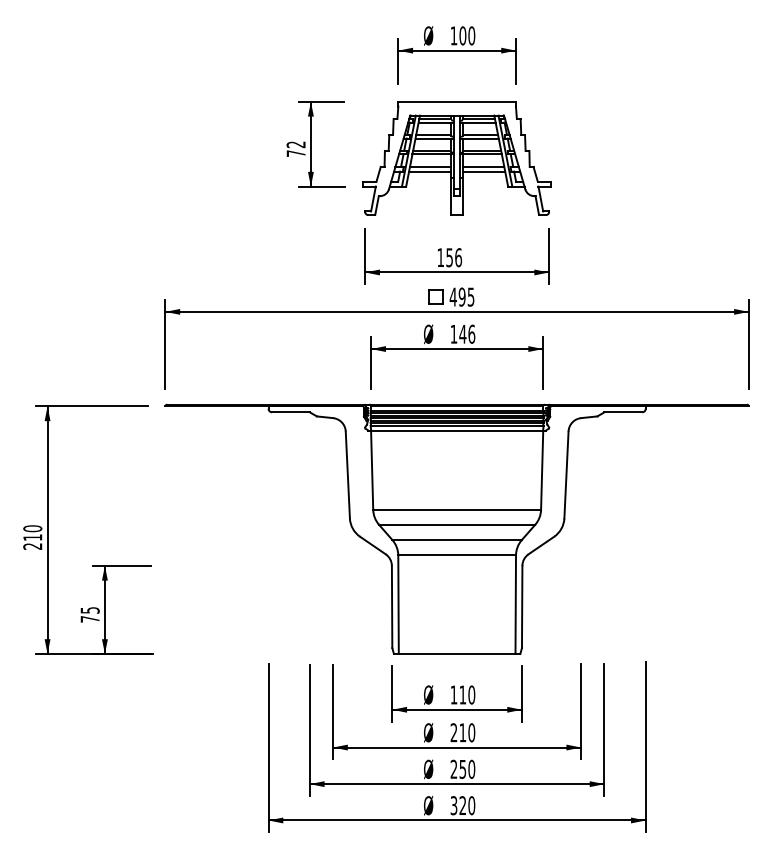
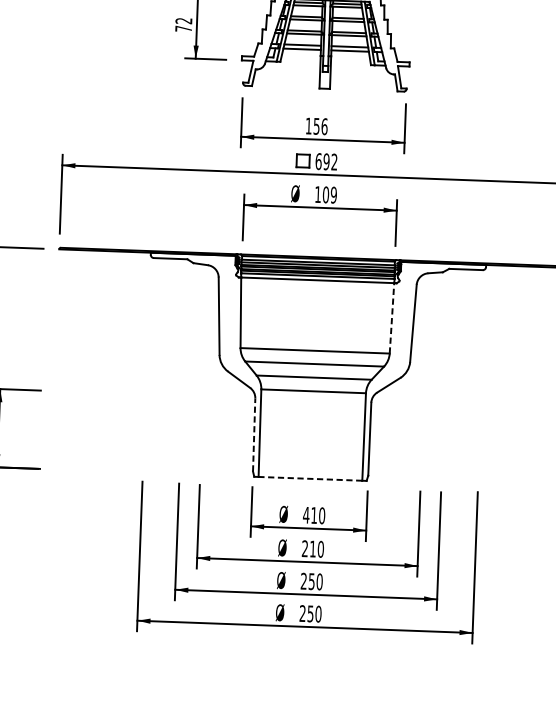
text: (461, 296) -> (325, 161), 495 -> 692
text: (467, 333) -> (330, 194), 146 -> 109
line: (542, 470) -> (392, 318), solid -> dashed
line: (392, 606) -> (254, 434), solid -> dashed
line: (456, 653) -> (309, 478), solid -> dashed
text: (453, 694) -> (305, 514), 110 -> 410
text: (458, 805) -> (306, 613), 320 -> 250

